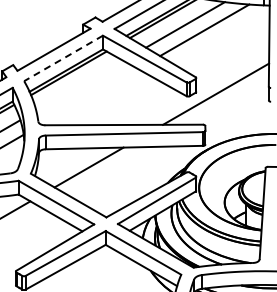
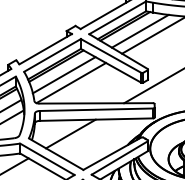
line: (63, 58) -> (52, 55), dashed -> solid
line: (79, 85) -> (64, 74), added
line: (89, 96) -> (71, 82), added

